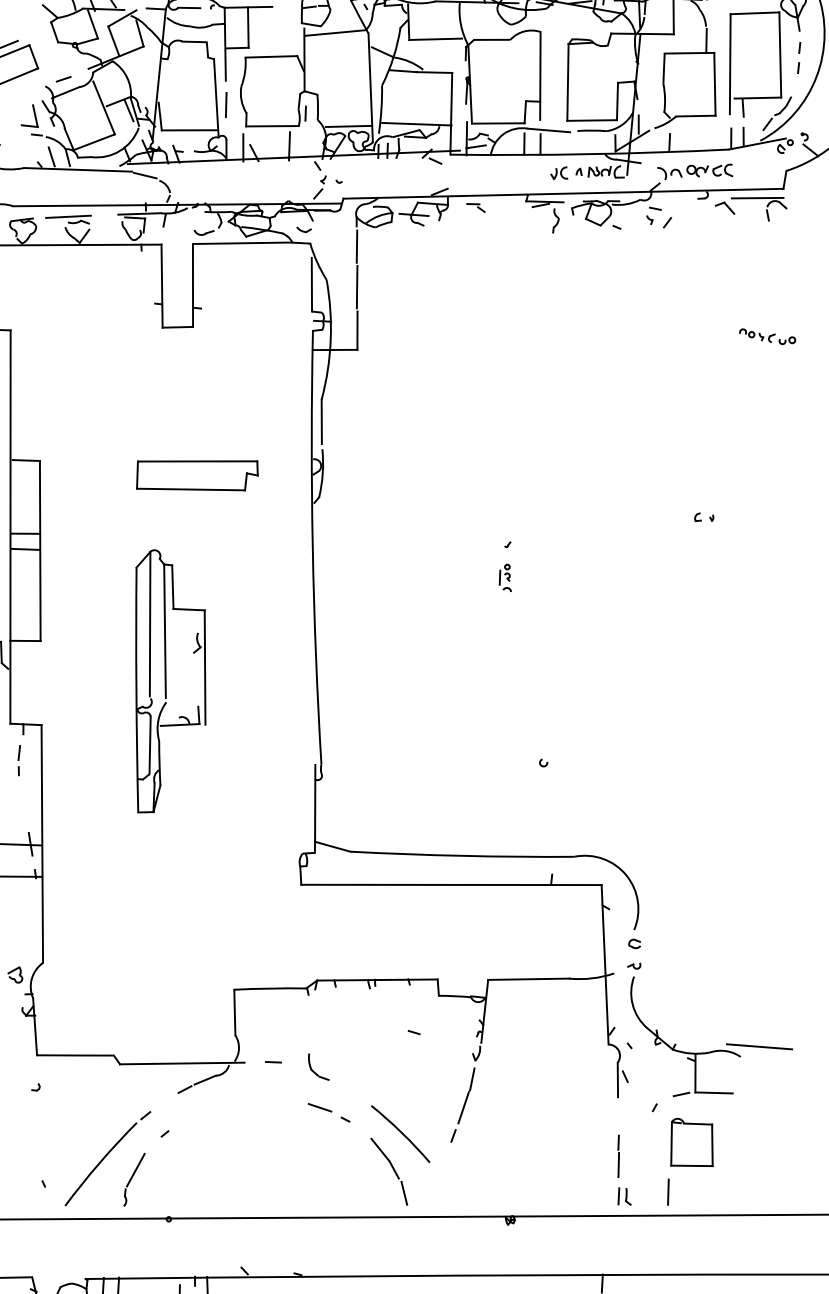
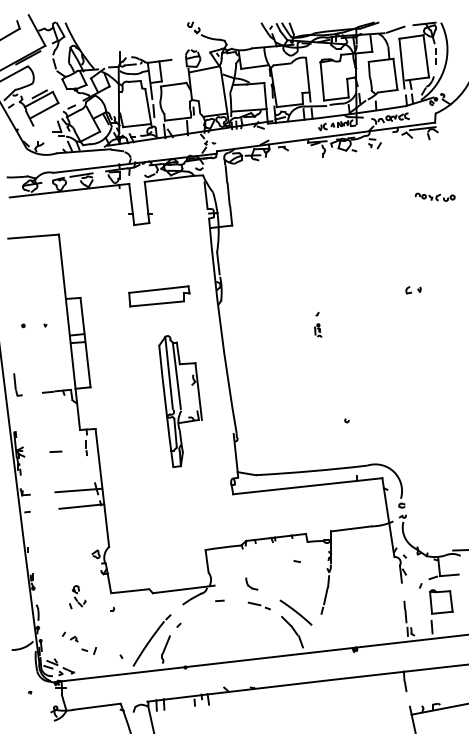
part: (766, 335) -> (434, 196), size x1.4
part: (704, 518) -> (413, 290), size x1.6
part: (166, 683) -> (180, 401), moved
line: (272, 1061) -> (219, 600), moved

